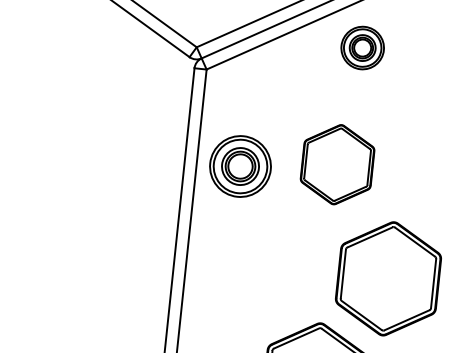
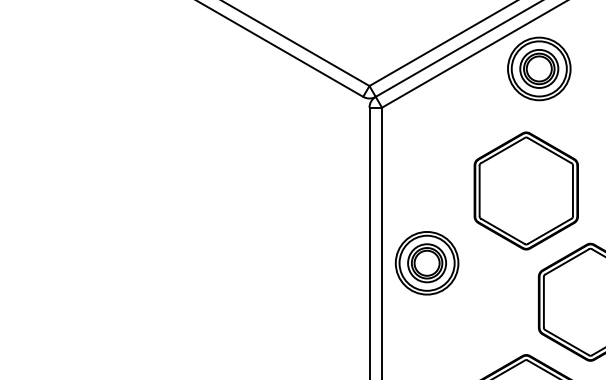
part: (362, 47) -> (539, 68), size x1.43
part: (336, 164) -> (525, 190), size x1.43
part: (239, 166) -> (426, 263), moved

